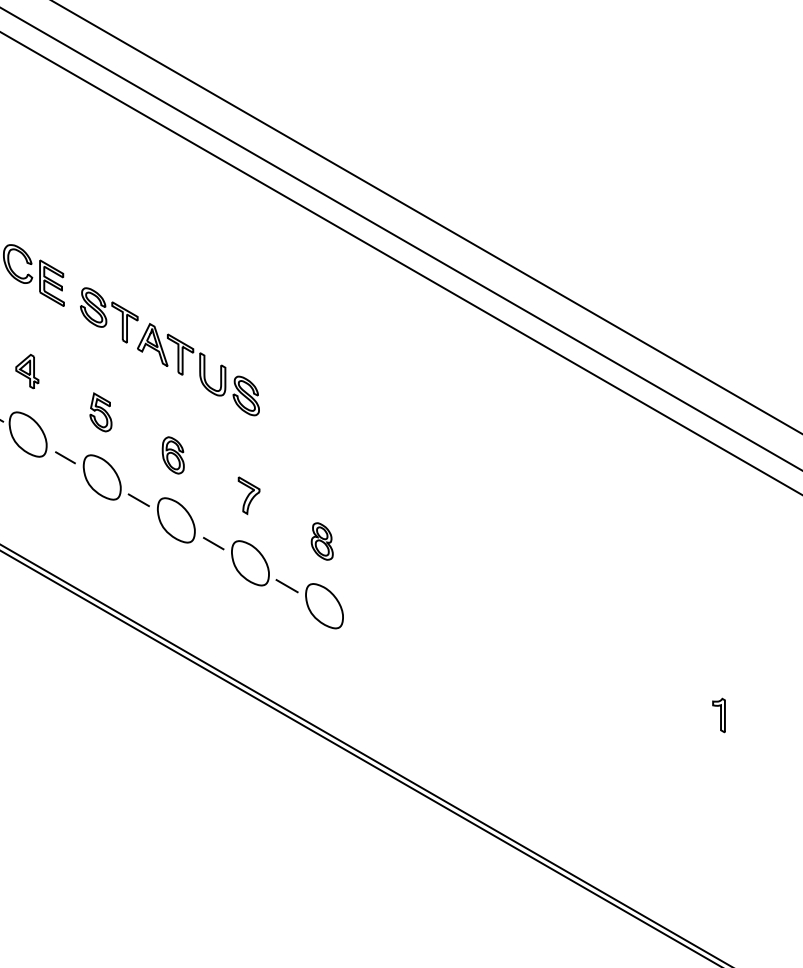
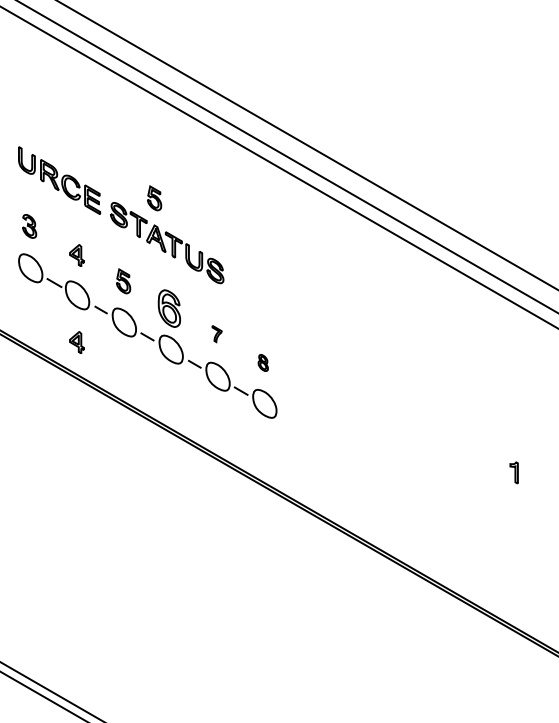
part: (149, 281) -> (154, 198), added
part: (172, 455) -> (168, 308), size x1.6
part: (248, 494) -> (216, 333), size x0.7
part: (26, 509) -> (76, 342), added
part: (320, 540) -> (262, 362), size x0.7

